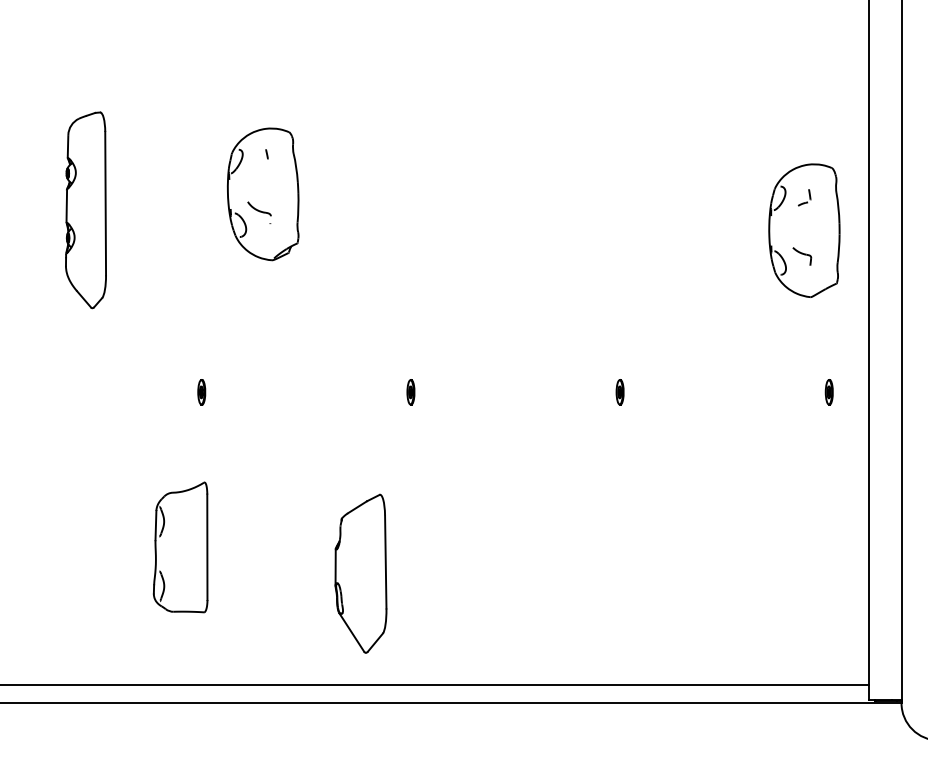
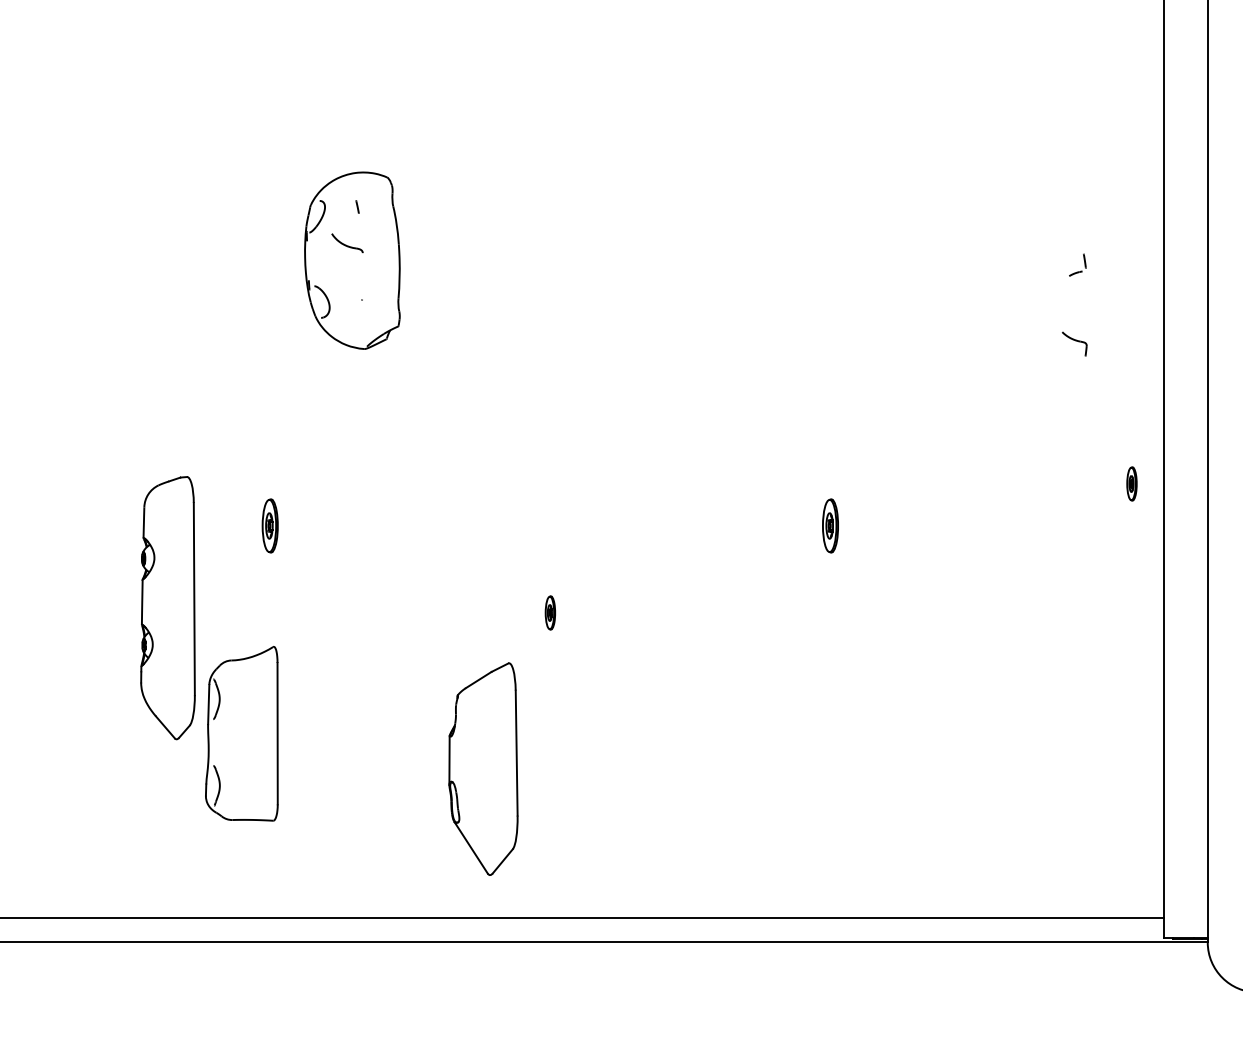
part: (259, 209) -> (347, 243), moved
part: (85, 210) -> (167, 608), moved
part: (804, 230) -> (1077, 309), removed
part: (201, 391) -> (269, 525), size x1.6
part: (411, 391) -> (550, 612), moved
part: (619, 391) -> (830, 525), size x1.6
part: (828, 391) -> (1131, 483), moved

